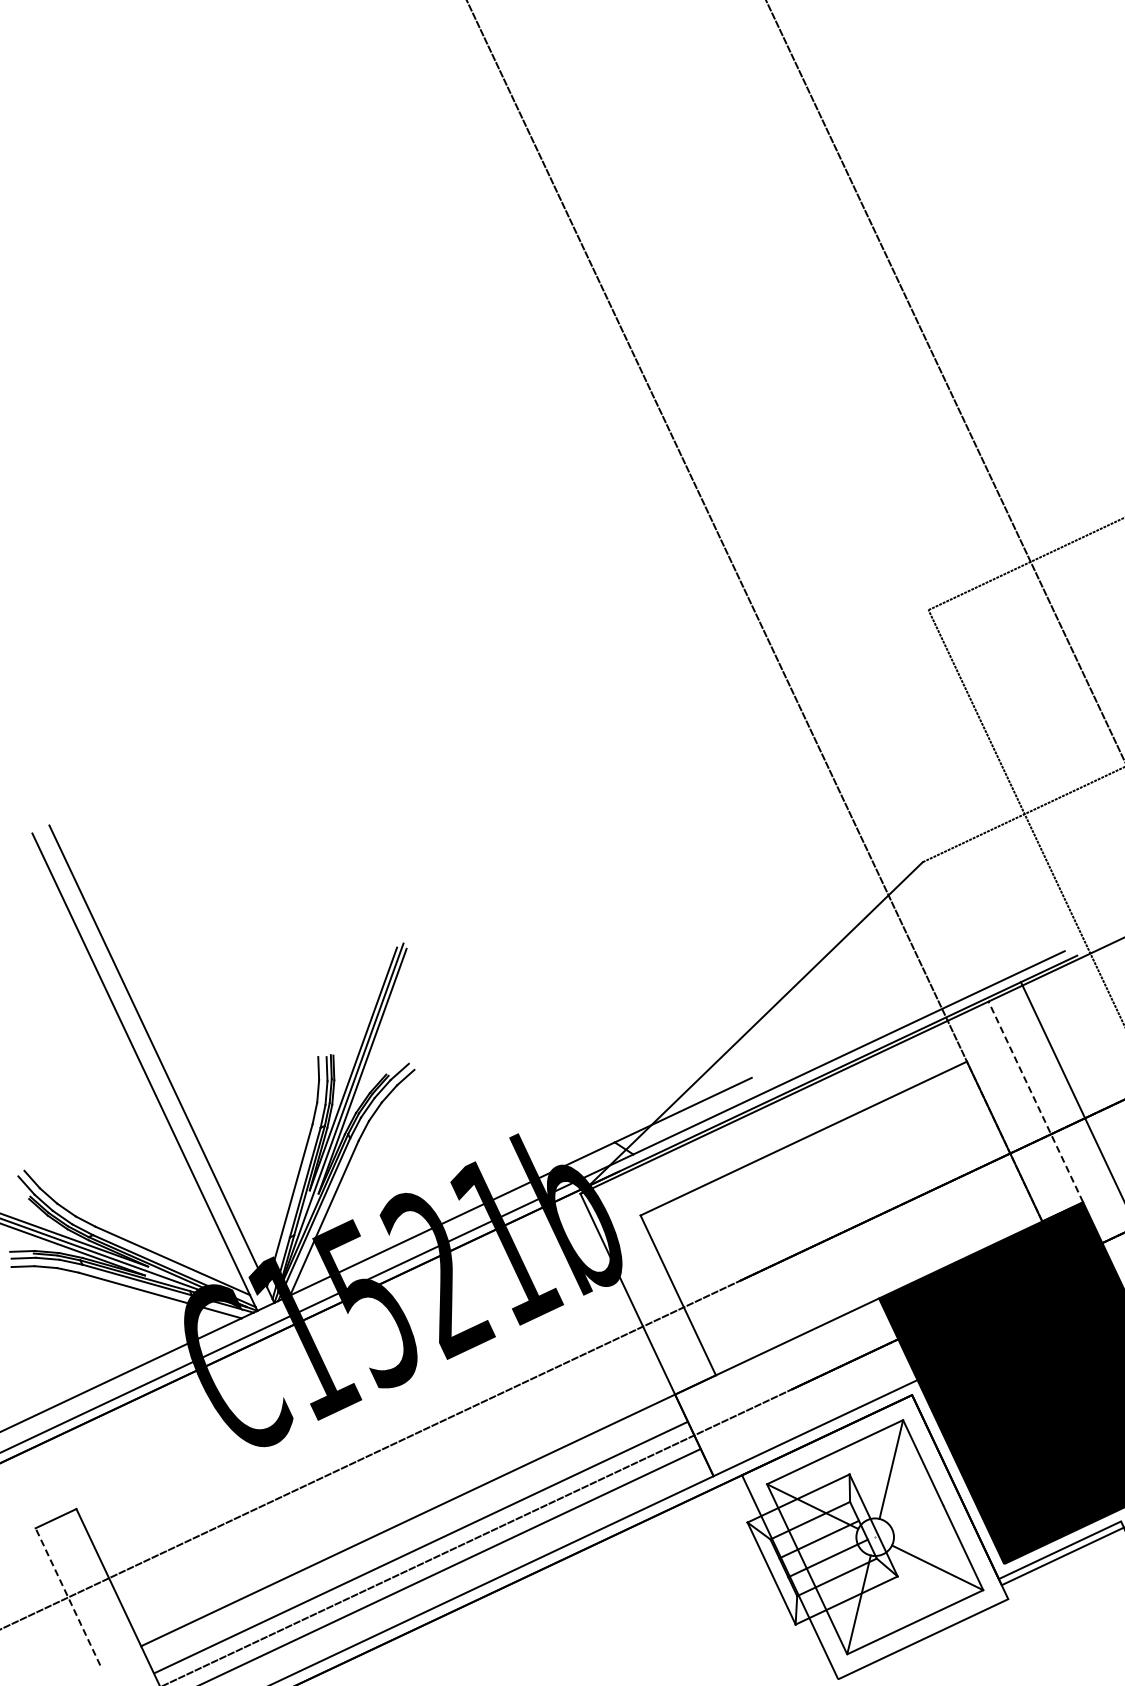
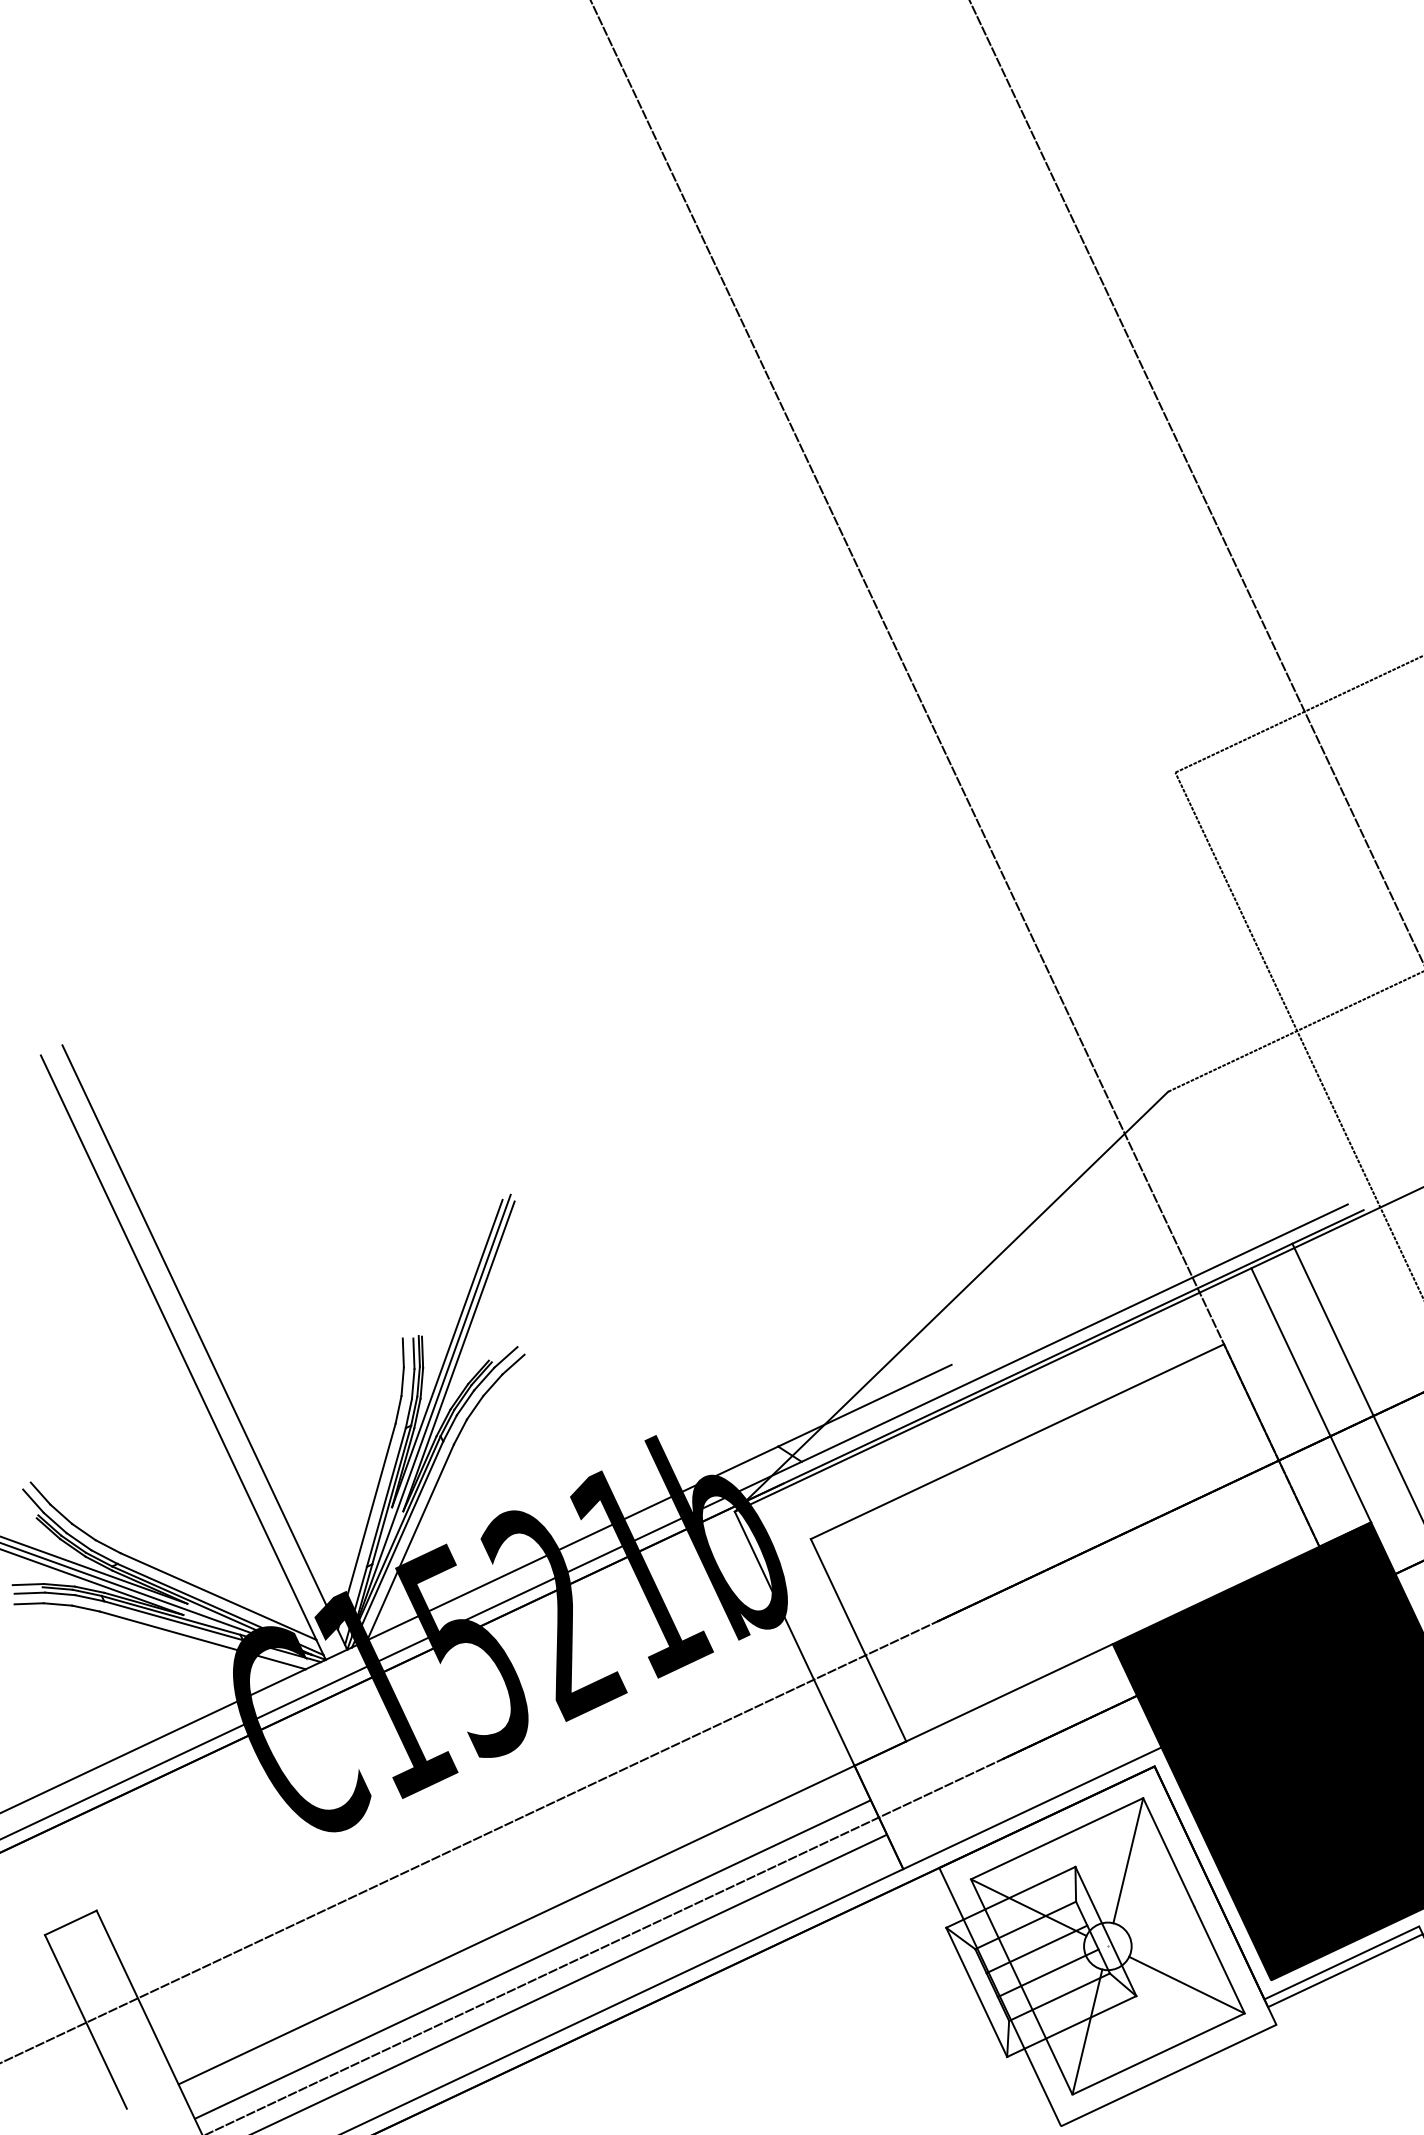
line: (1035, 1101) -> (1310, 1394), dashed -> solid
line: (67, 1596) -> (85, 2021), dashed -> solid

